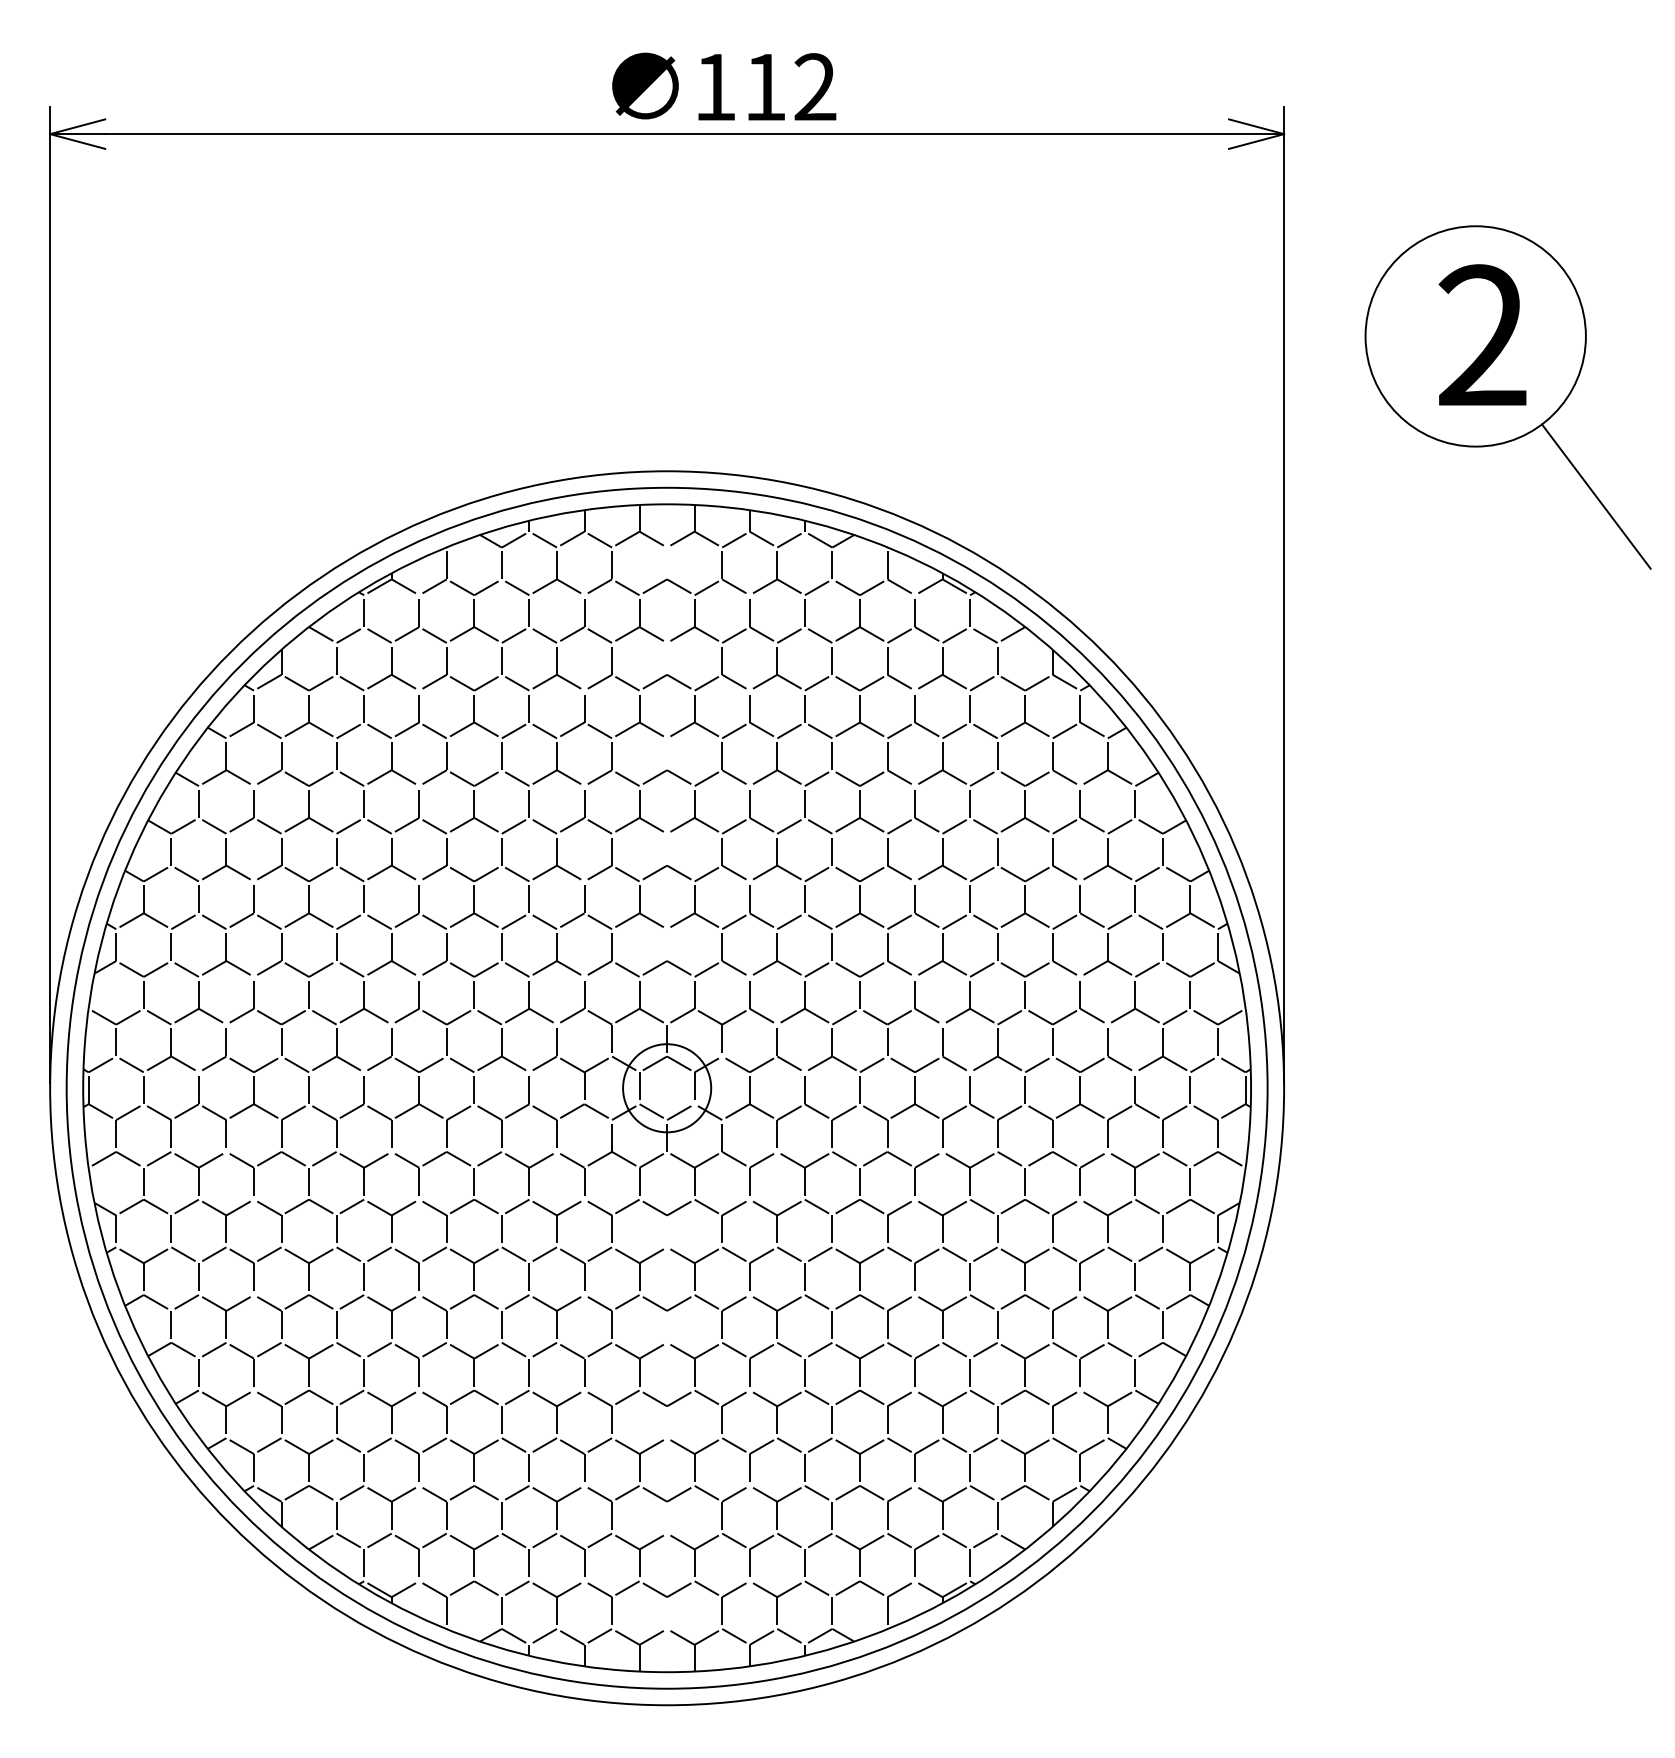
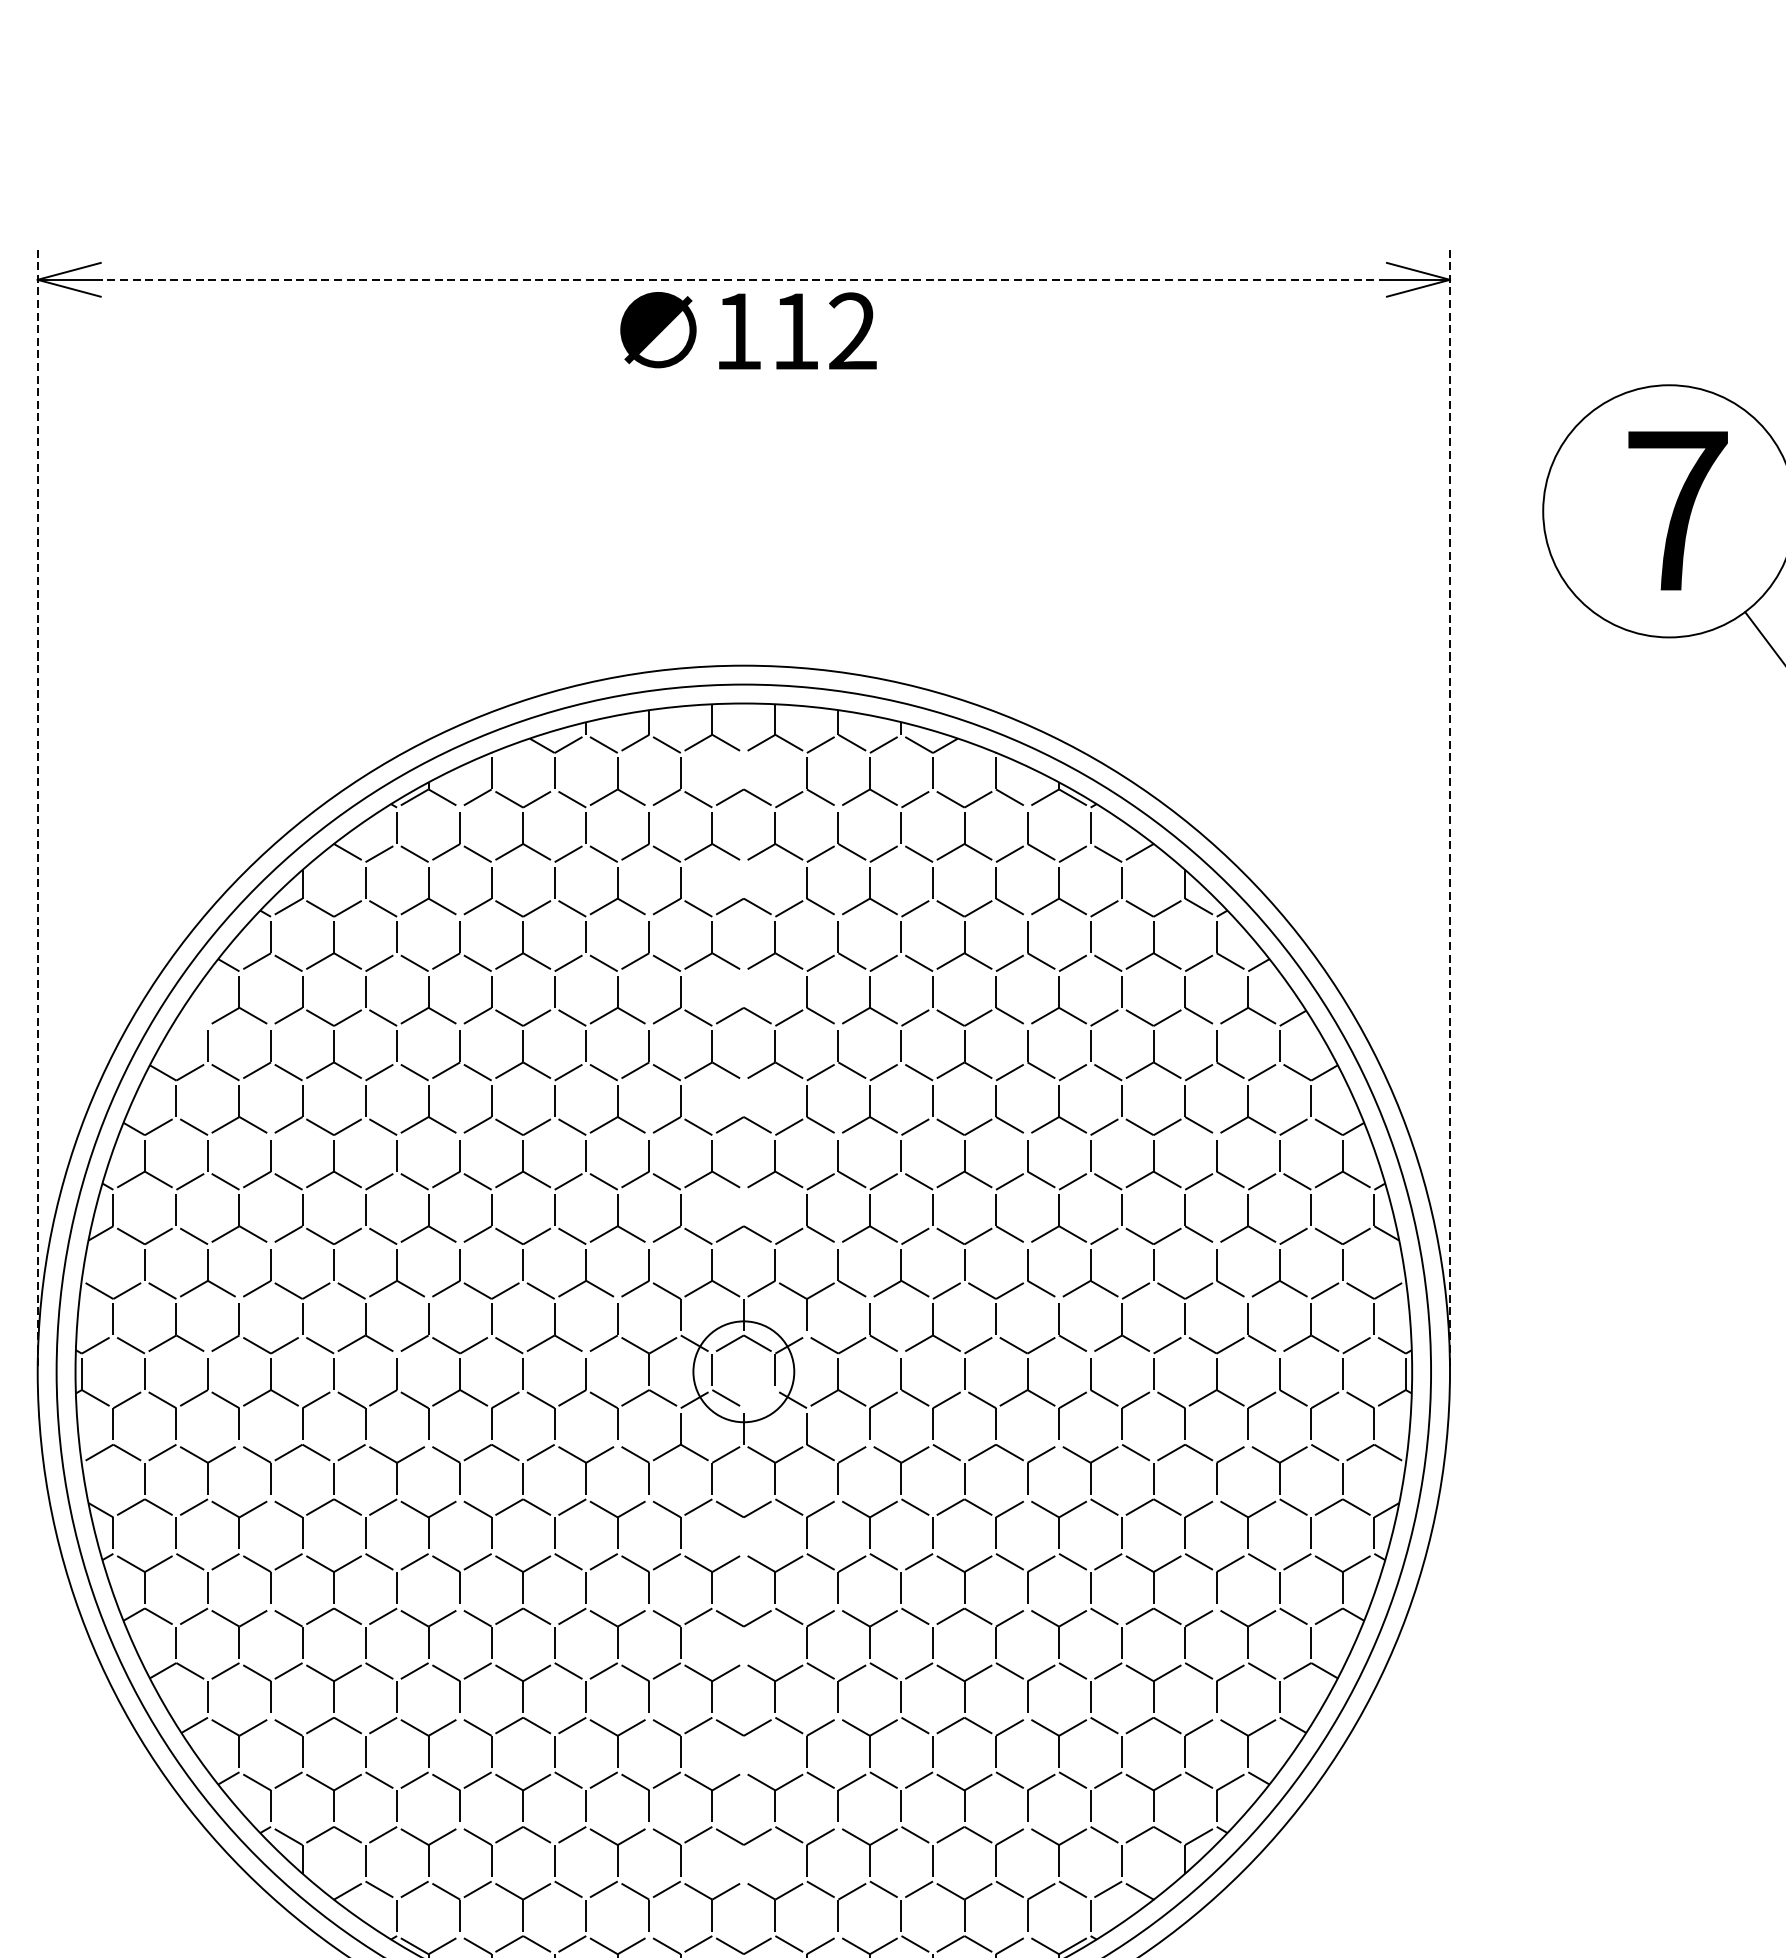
text: (724, 86) -> (748, 330), moved
line: (667, 134) -> (744, 280), solid -> dashed
text: (1482, 334) -> (1677, 509), 2 -> 7
line: (50, 594) -> (38, 806), solid -> dashed
line: (1284, 594) -> (1450, 806), solid -> dashed
line: (186, 779) -> (193, 1018), removed
line: (680, 1112) -> (759, 1399), removed

